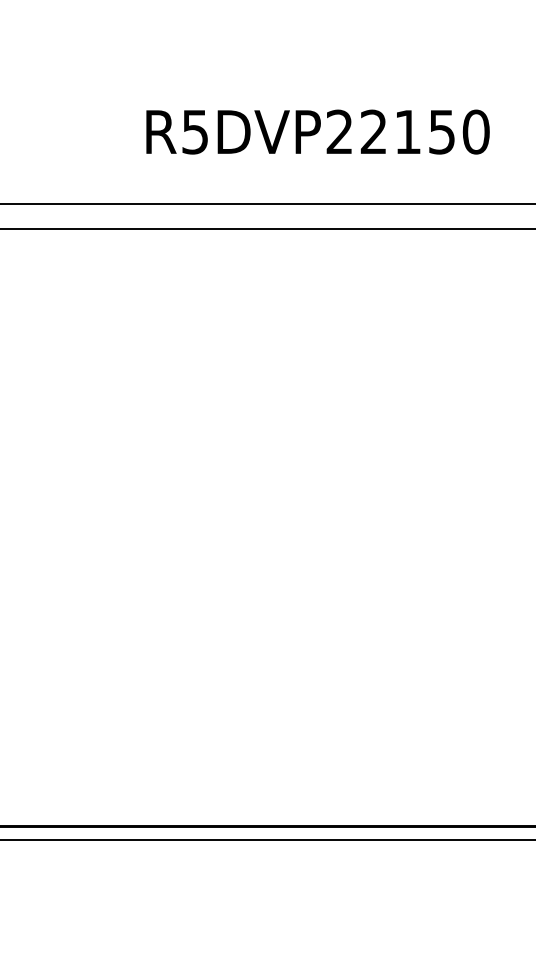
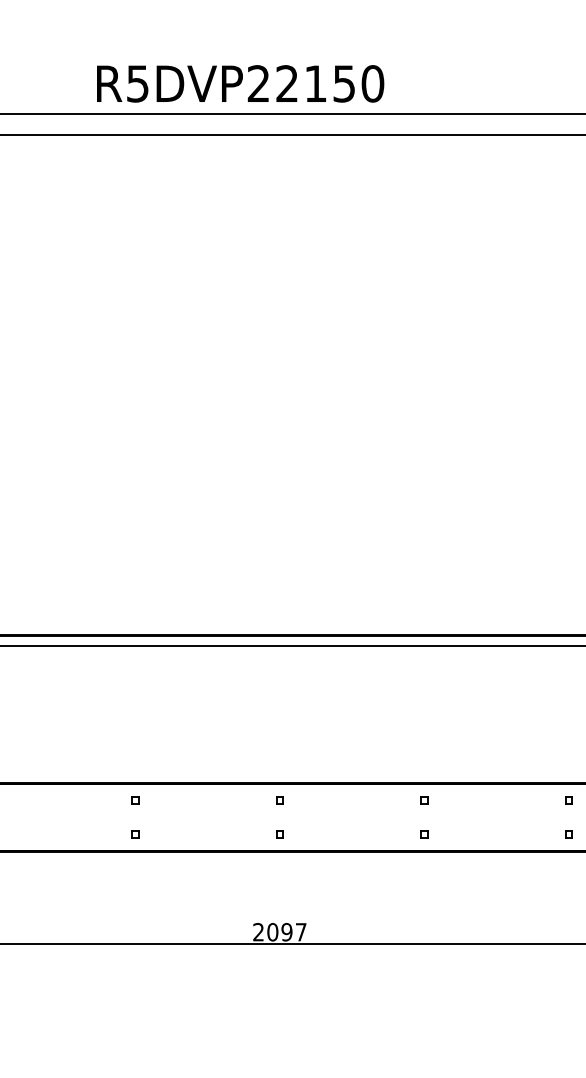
text: (317, 131) -> (240, 83), moved

